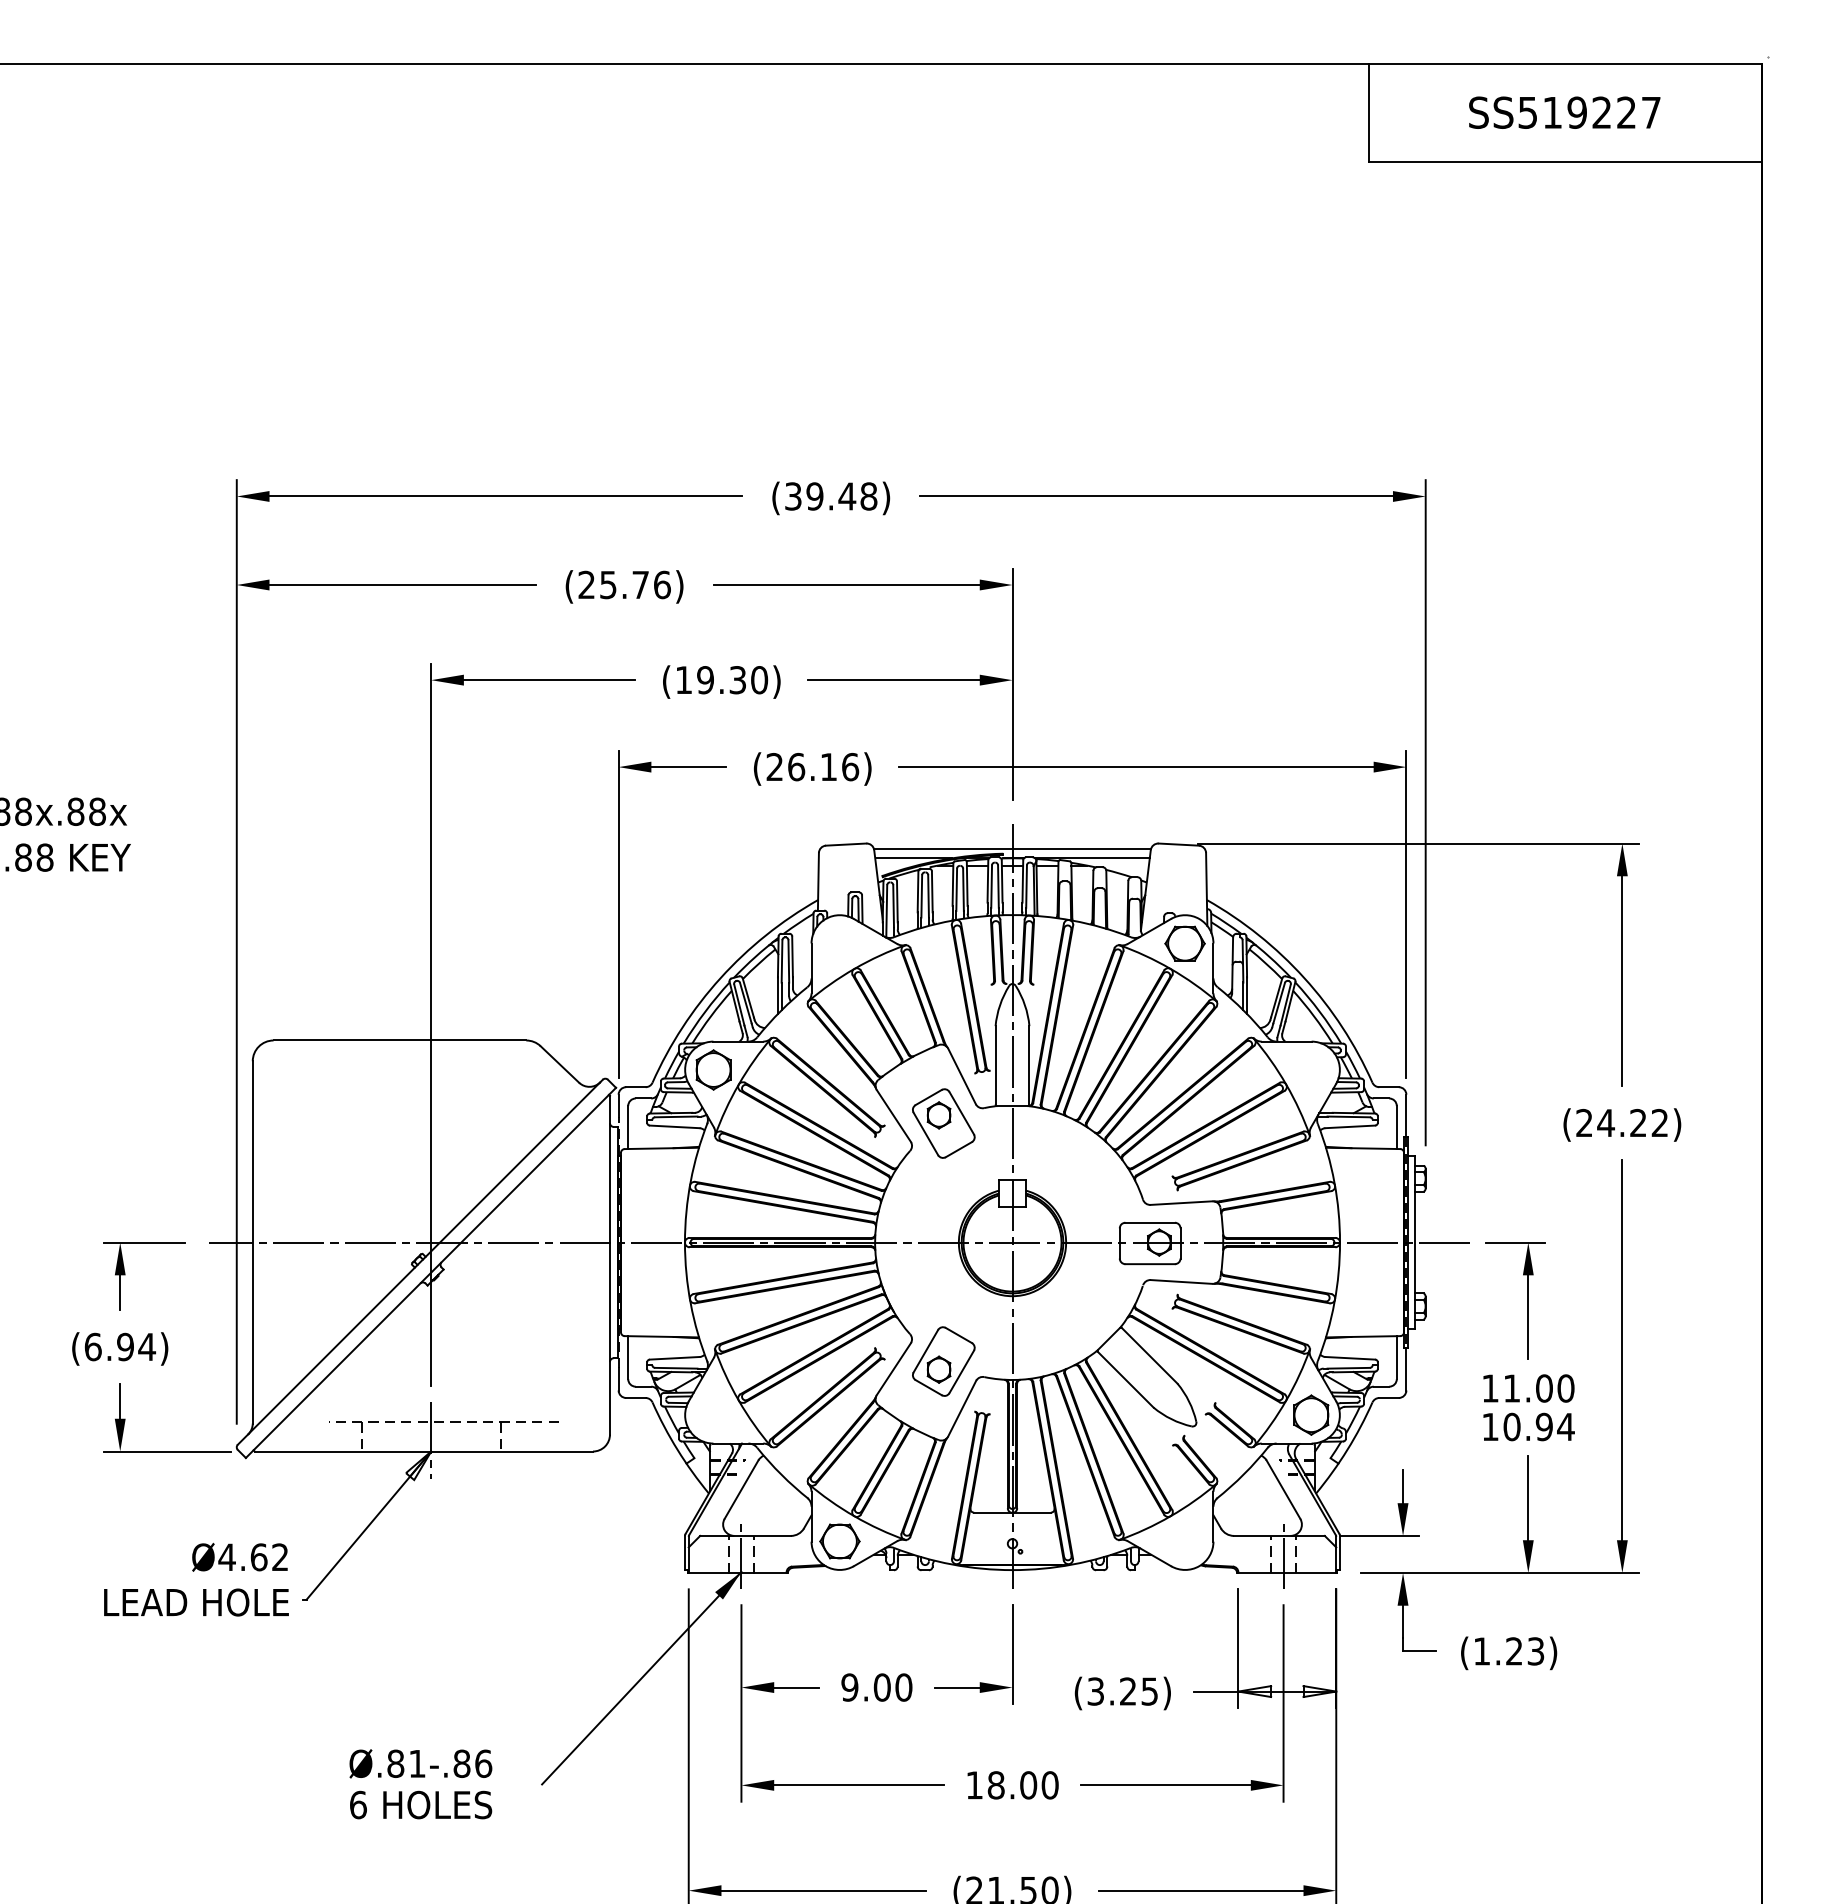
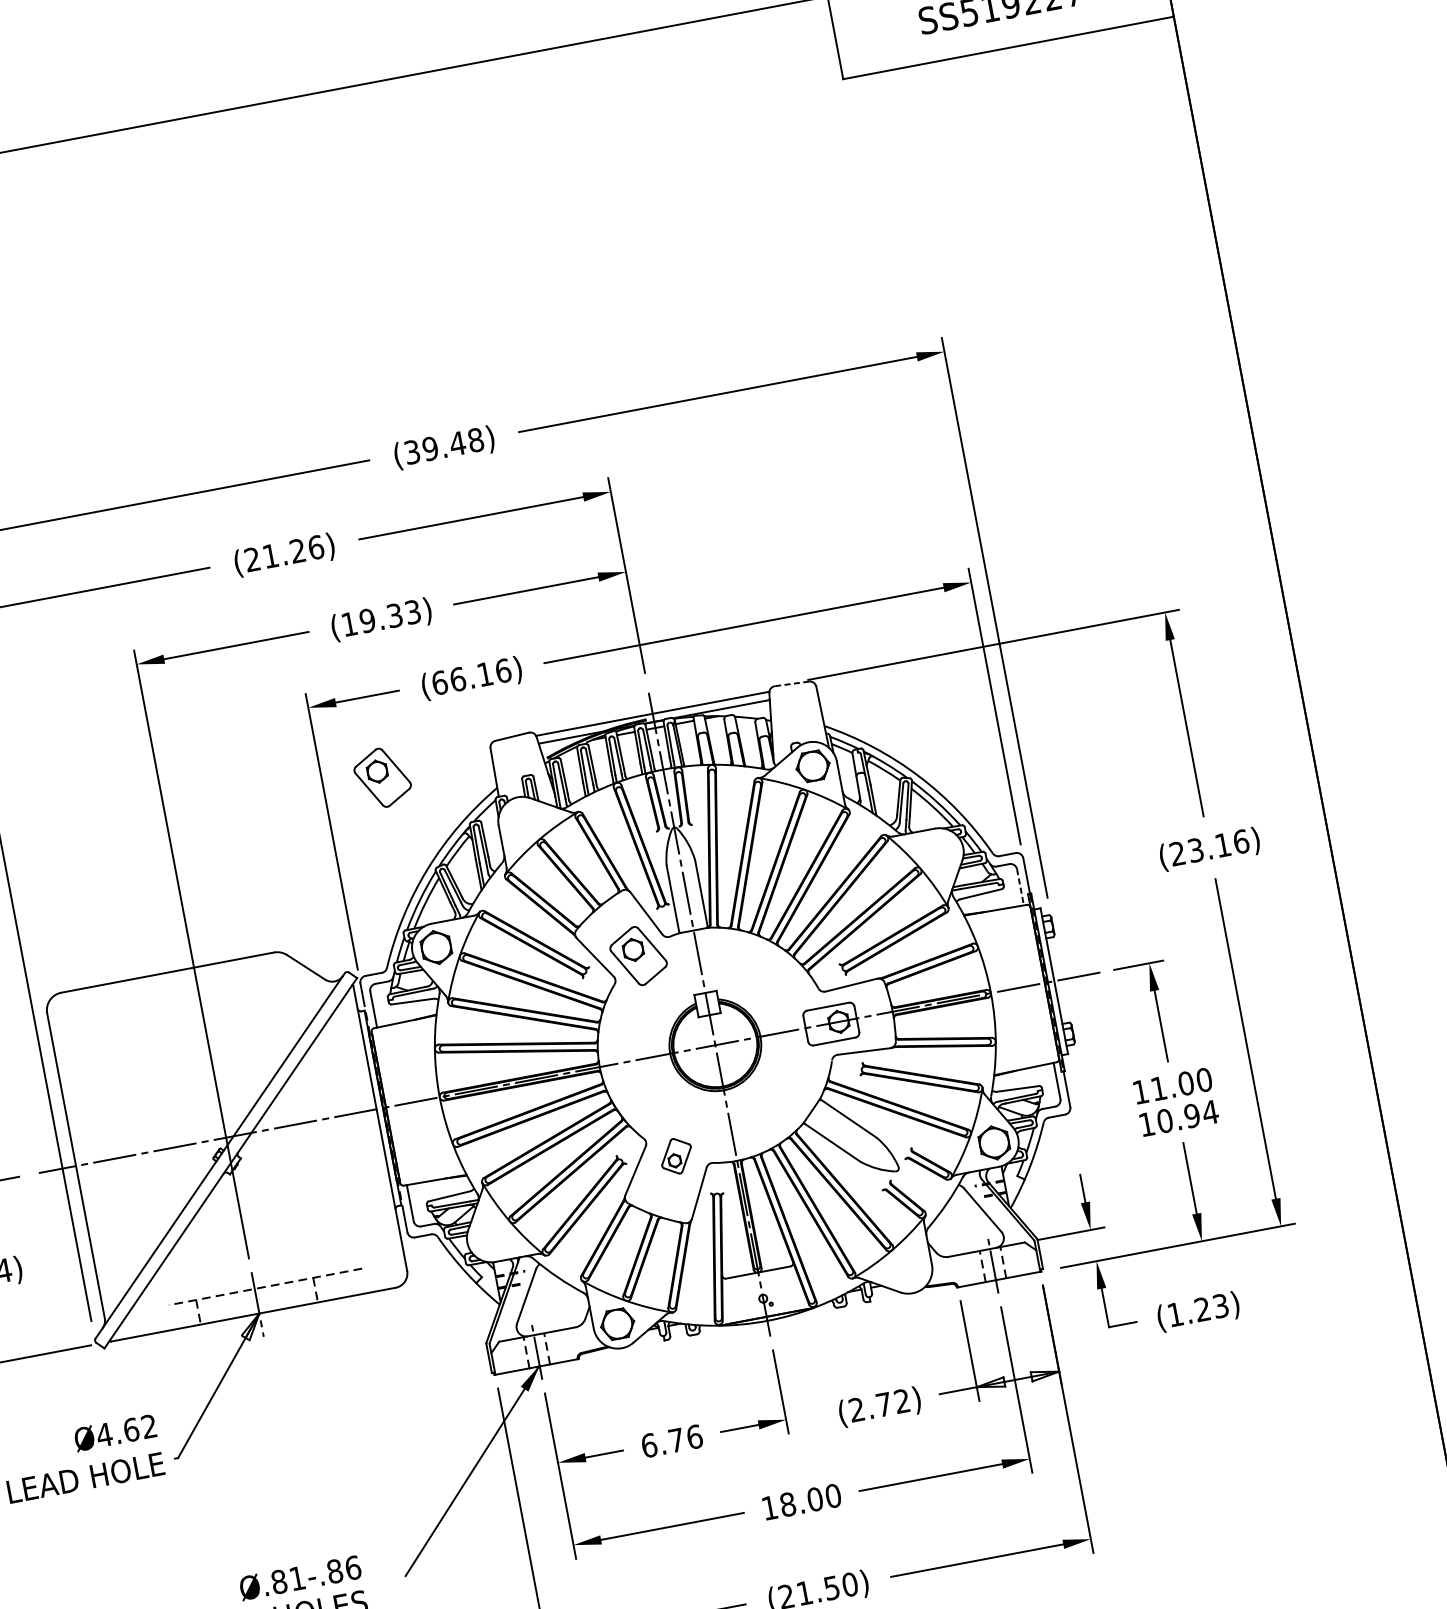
text: (624, 584) -> (284, 553), (25.76) -> (21.26)
text: (759, 680) -> (413, 612), (19.30) -> (19.33)
text: (774, 766) -> (439, 682), (26.16) -> (66.16)
line: (1178, 844) -> (791, 683), solid -> dashed
part: (688, 863) -> (382, 777), added
text: (1632, 1122) -> (1217, 845), (24.22) -> (23.16)
line: (1396, 1128) -> (1020, 888), solid -> dashed
part: (943, 1361) -> (676, 1156), size x0.6
text: (876, 1687) -> (671, 1441), 9.00 -> 6.76
text: (1122, 1691) -> (879, 1405), (3.25) -> (2.72)

